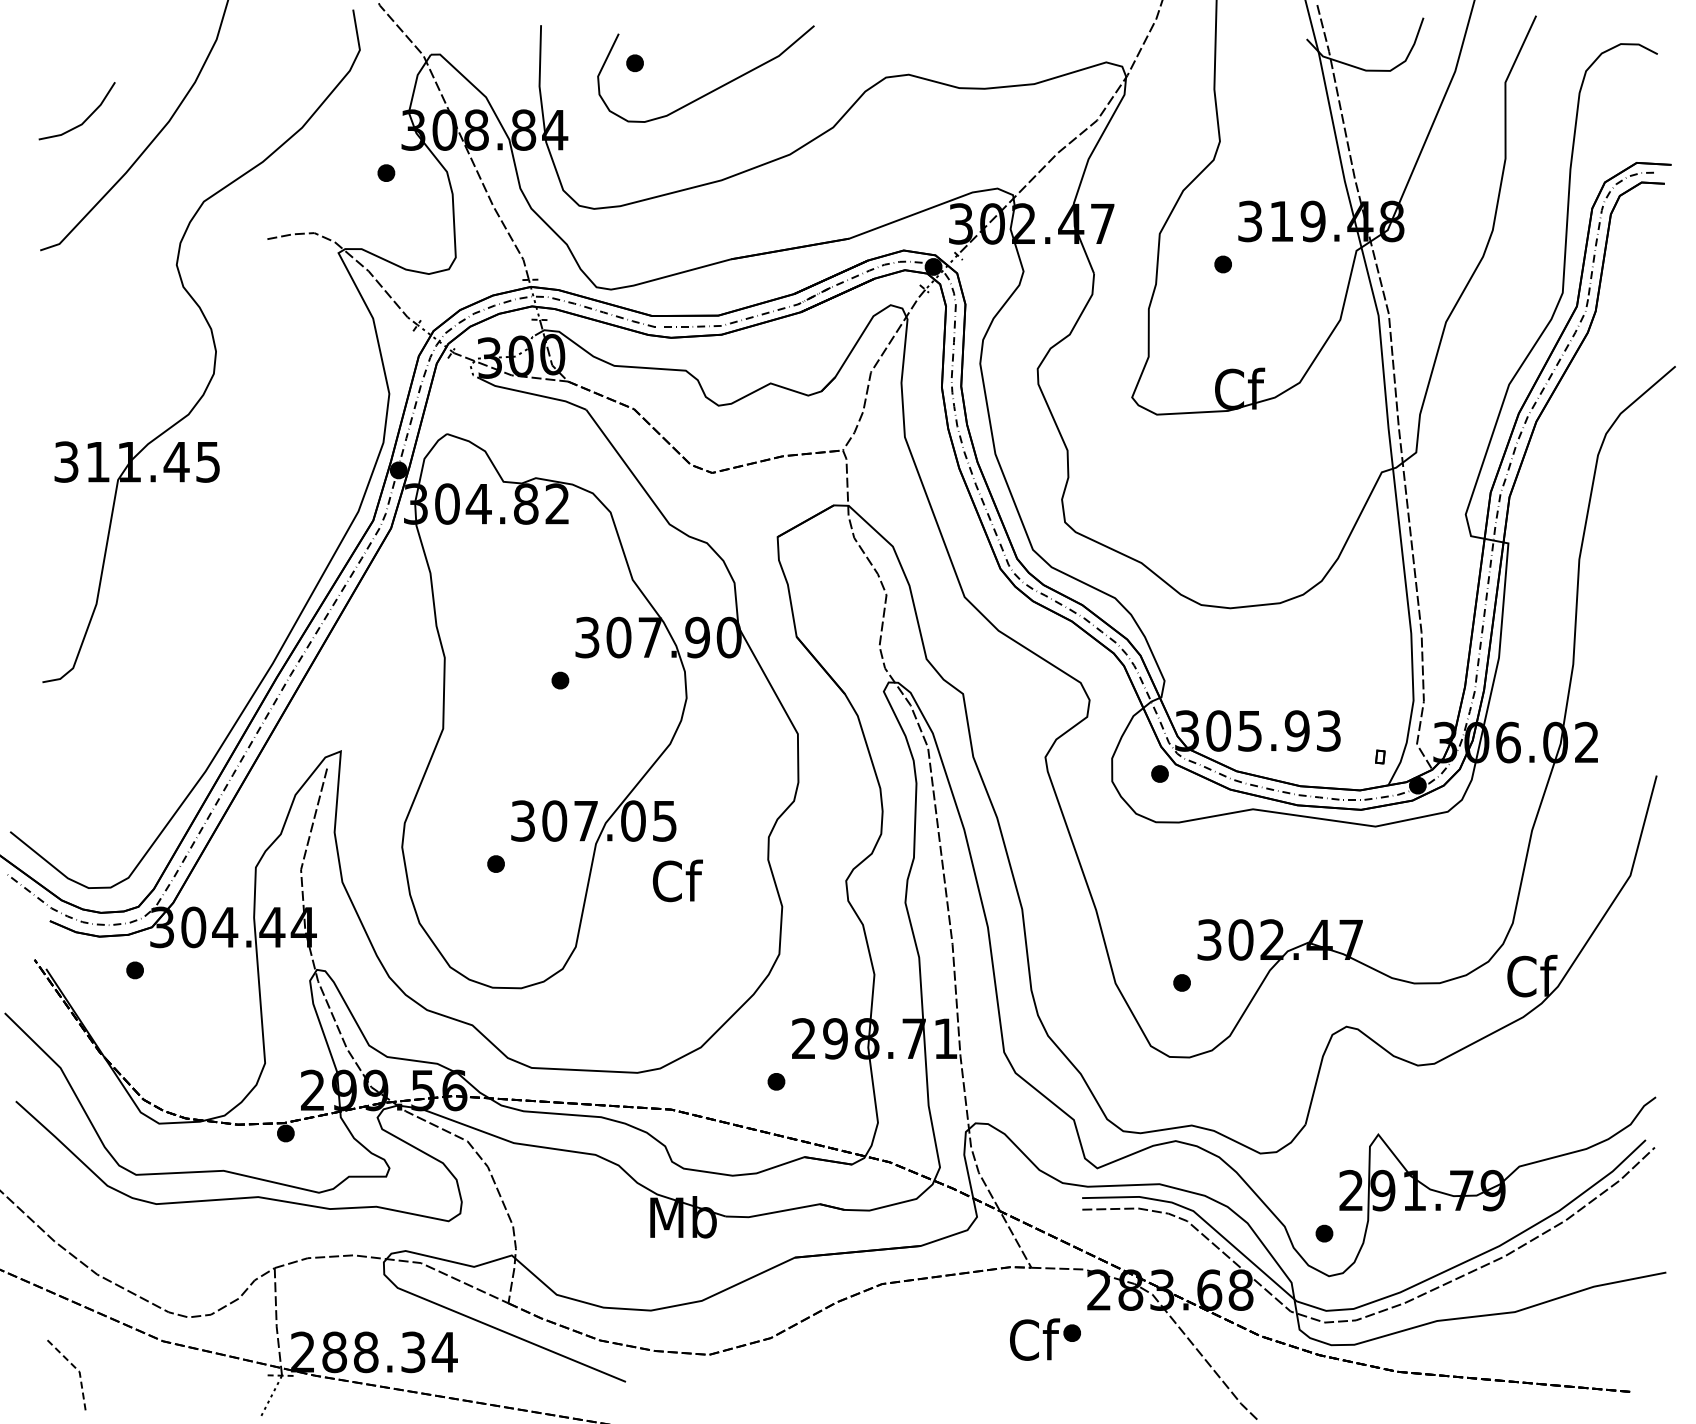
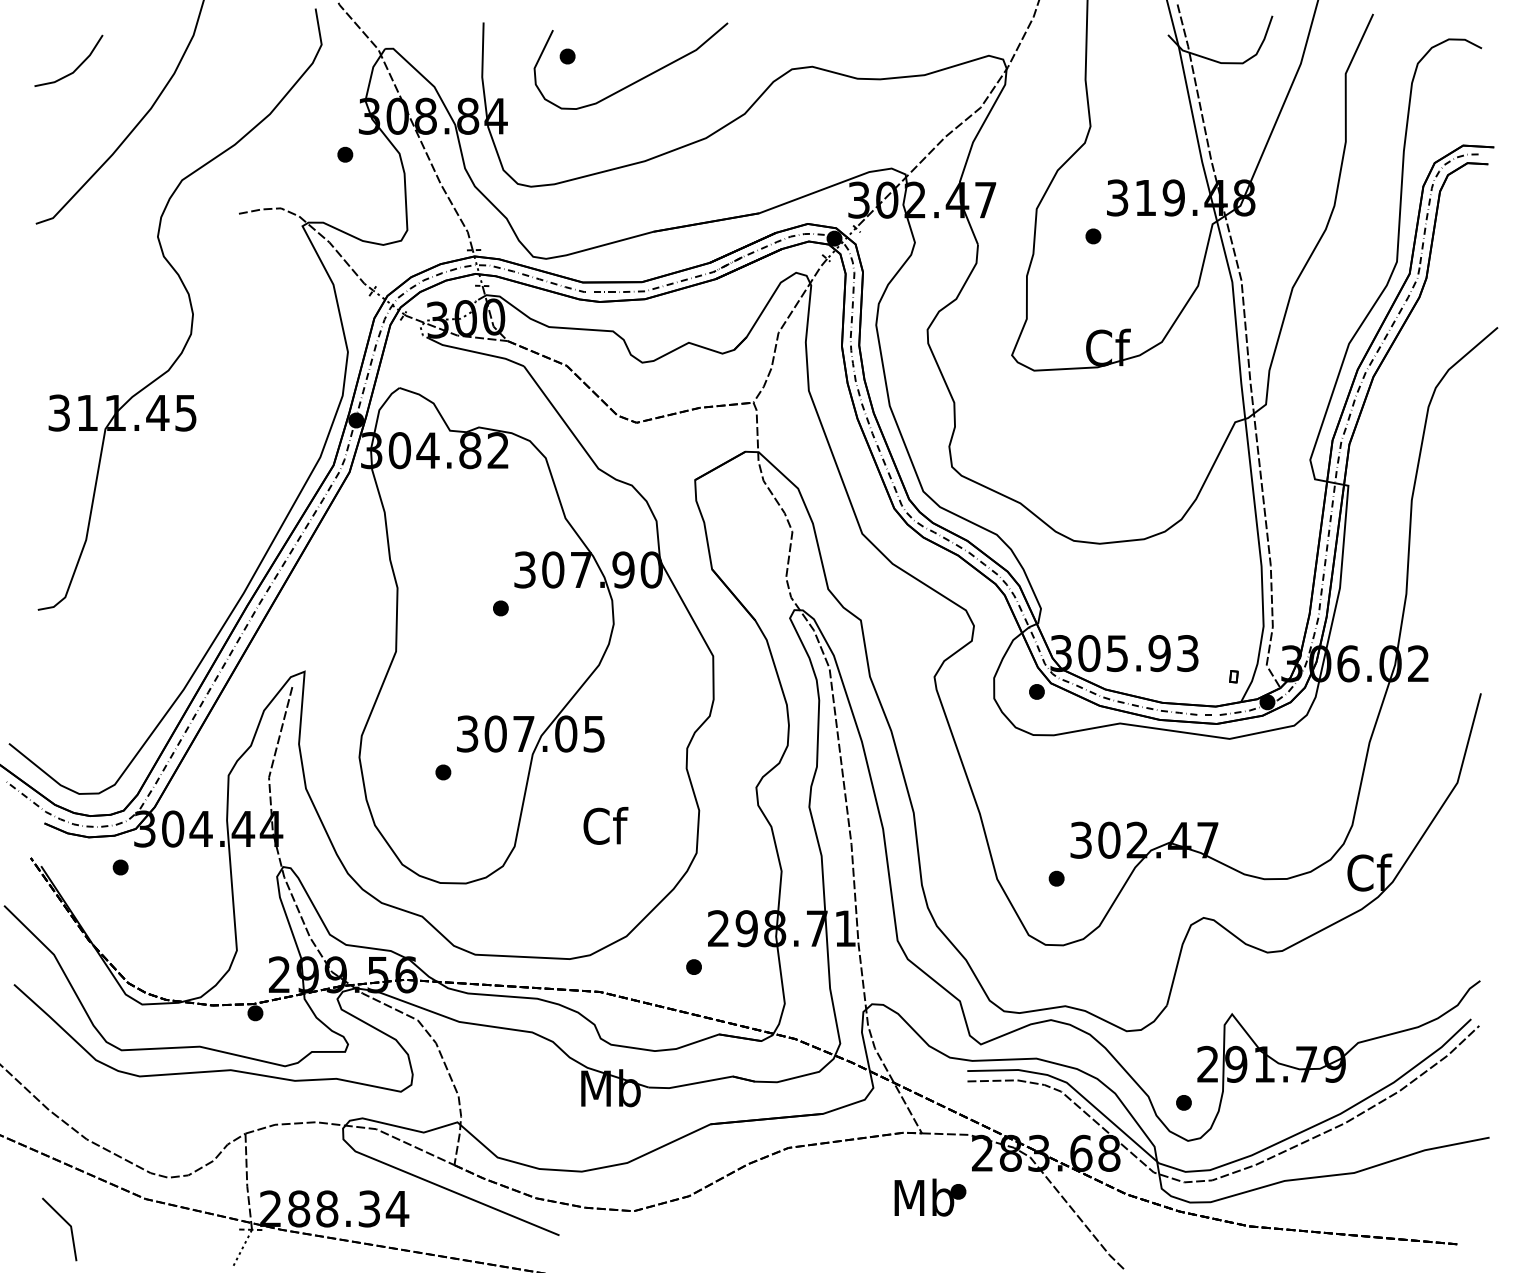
line: (85, 119) -> (76, 68), moved
text: (677, 880) -> (605, 825), moved
text: (1034, 1339) -> (924, 1197), Cf -> Mb
line: (78, 1370) -> (70, 1225), dashed -> solid

